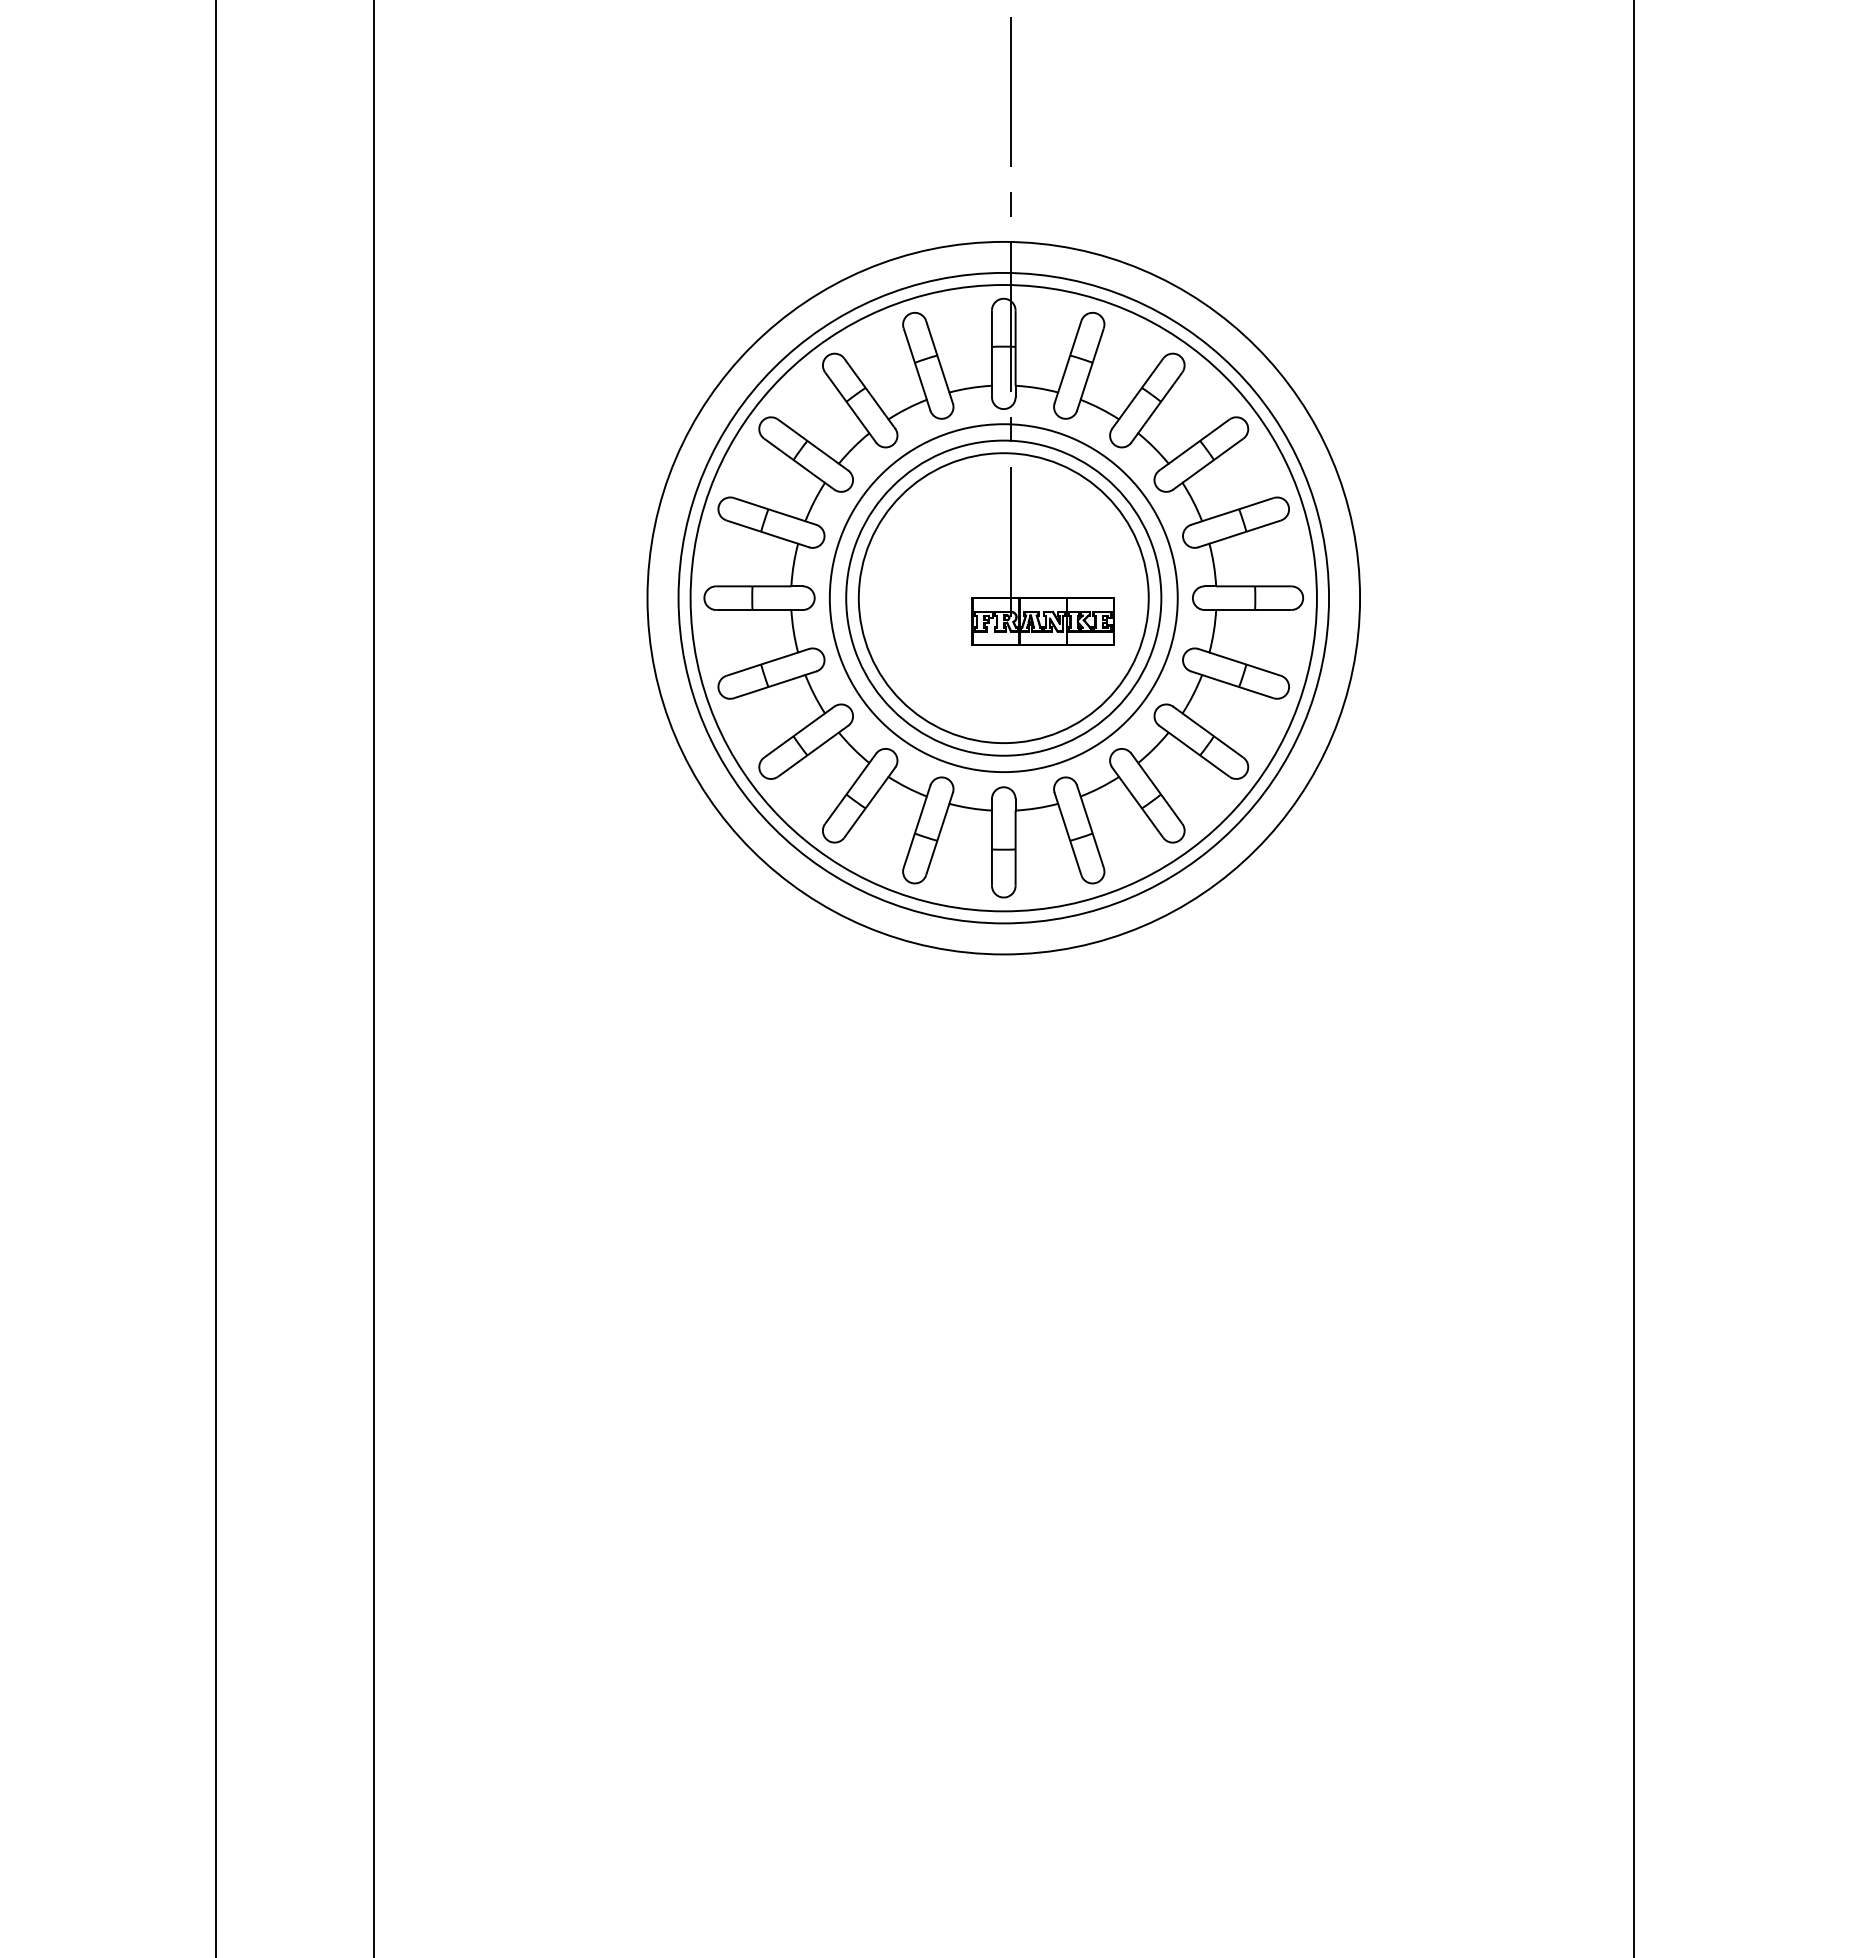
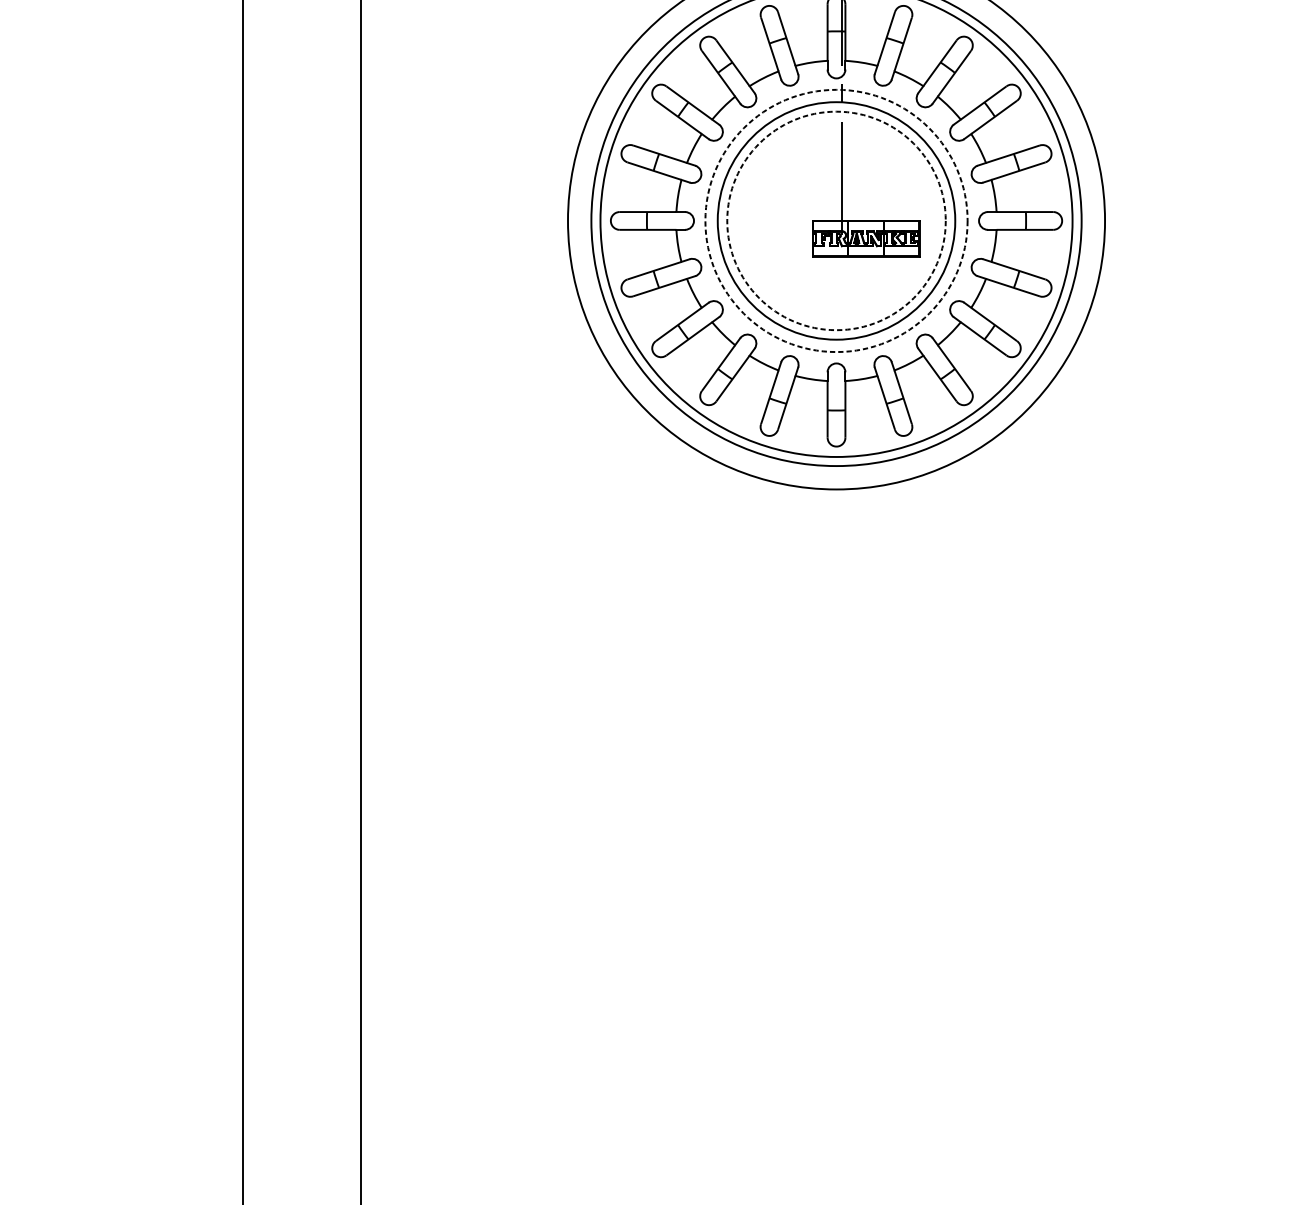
circle: (1003, 598) -> (836, 221), solid -> dashed
circle: (1003, 598) -> (836, 221), solid -> dashed

